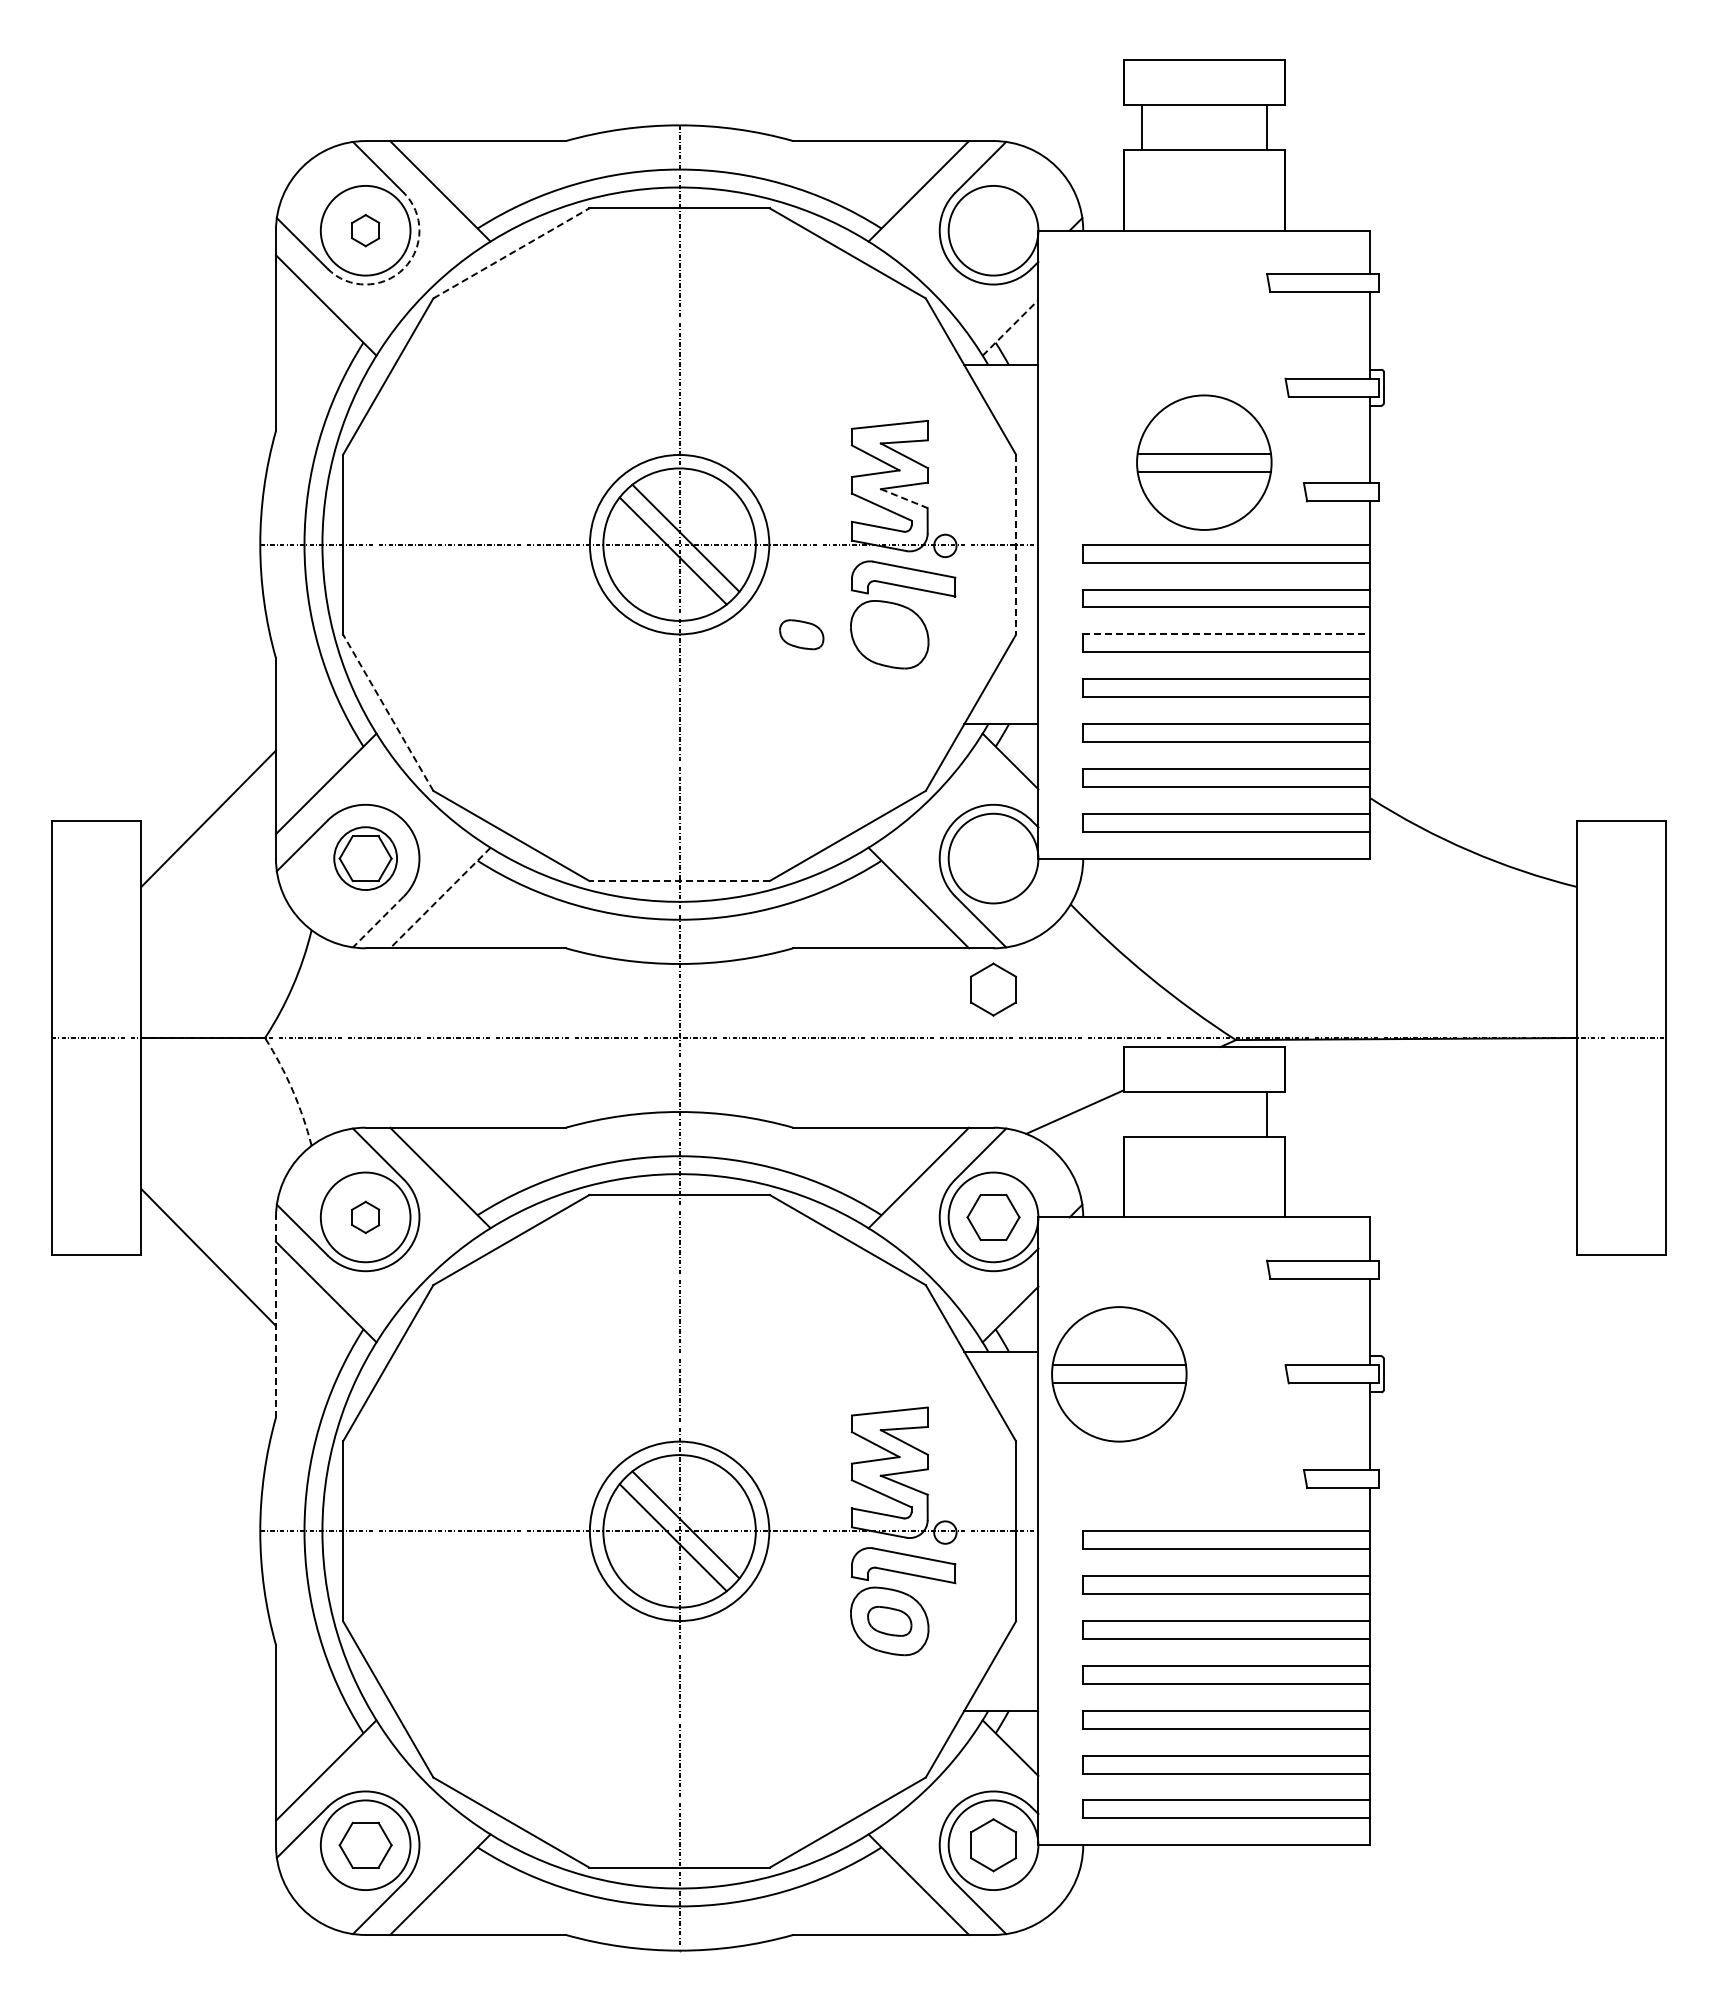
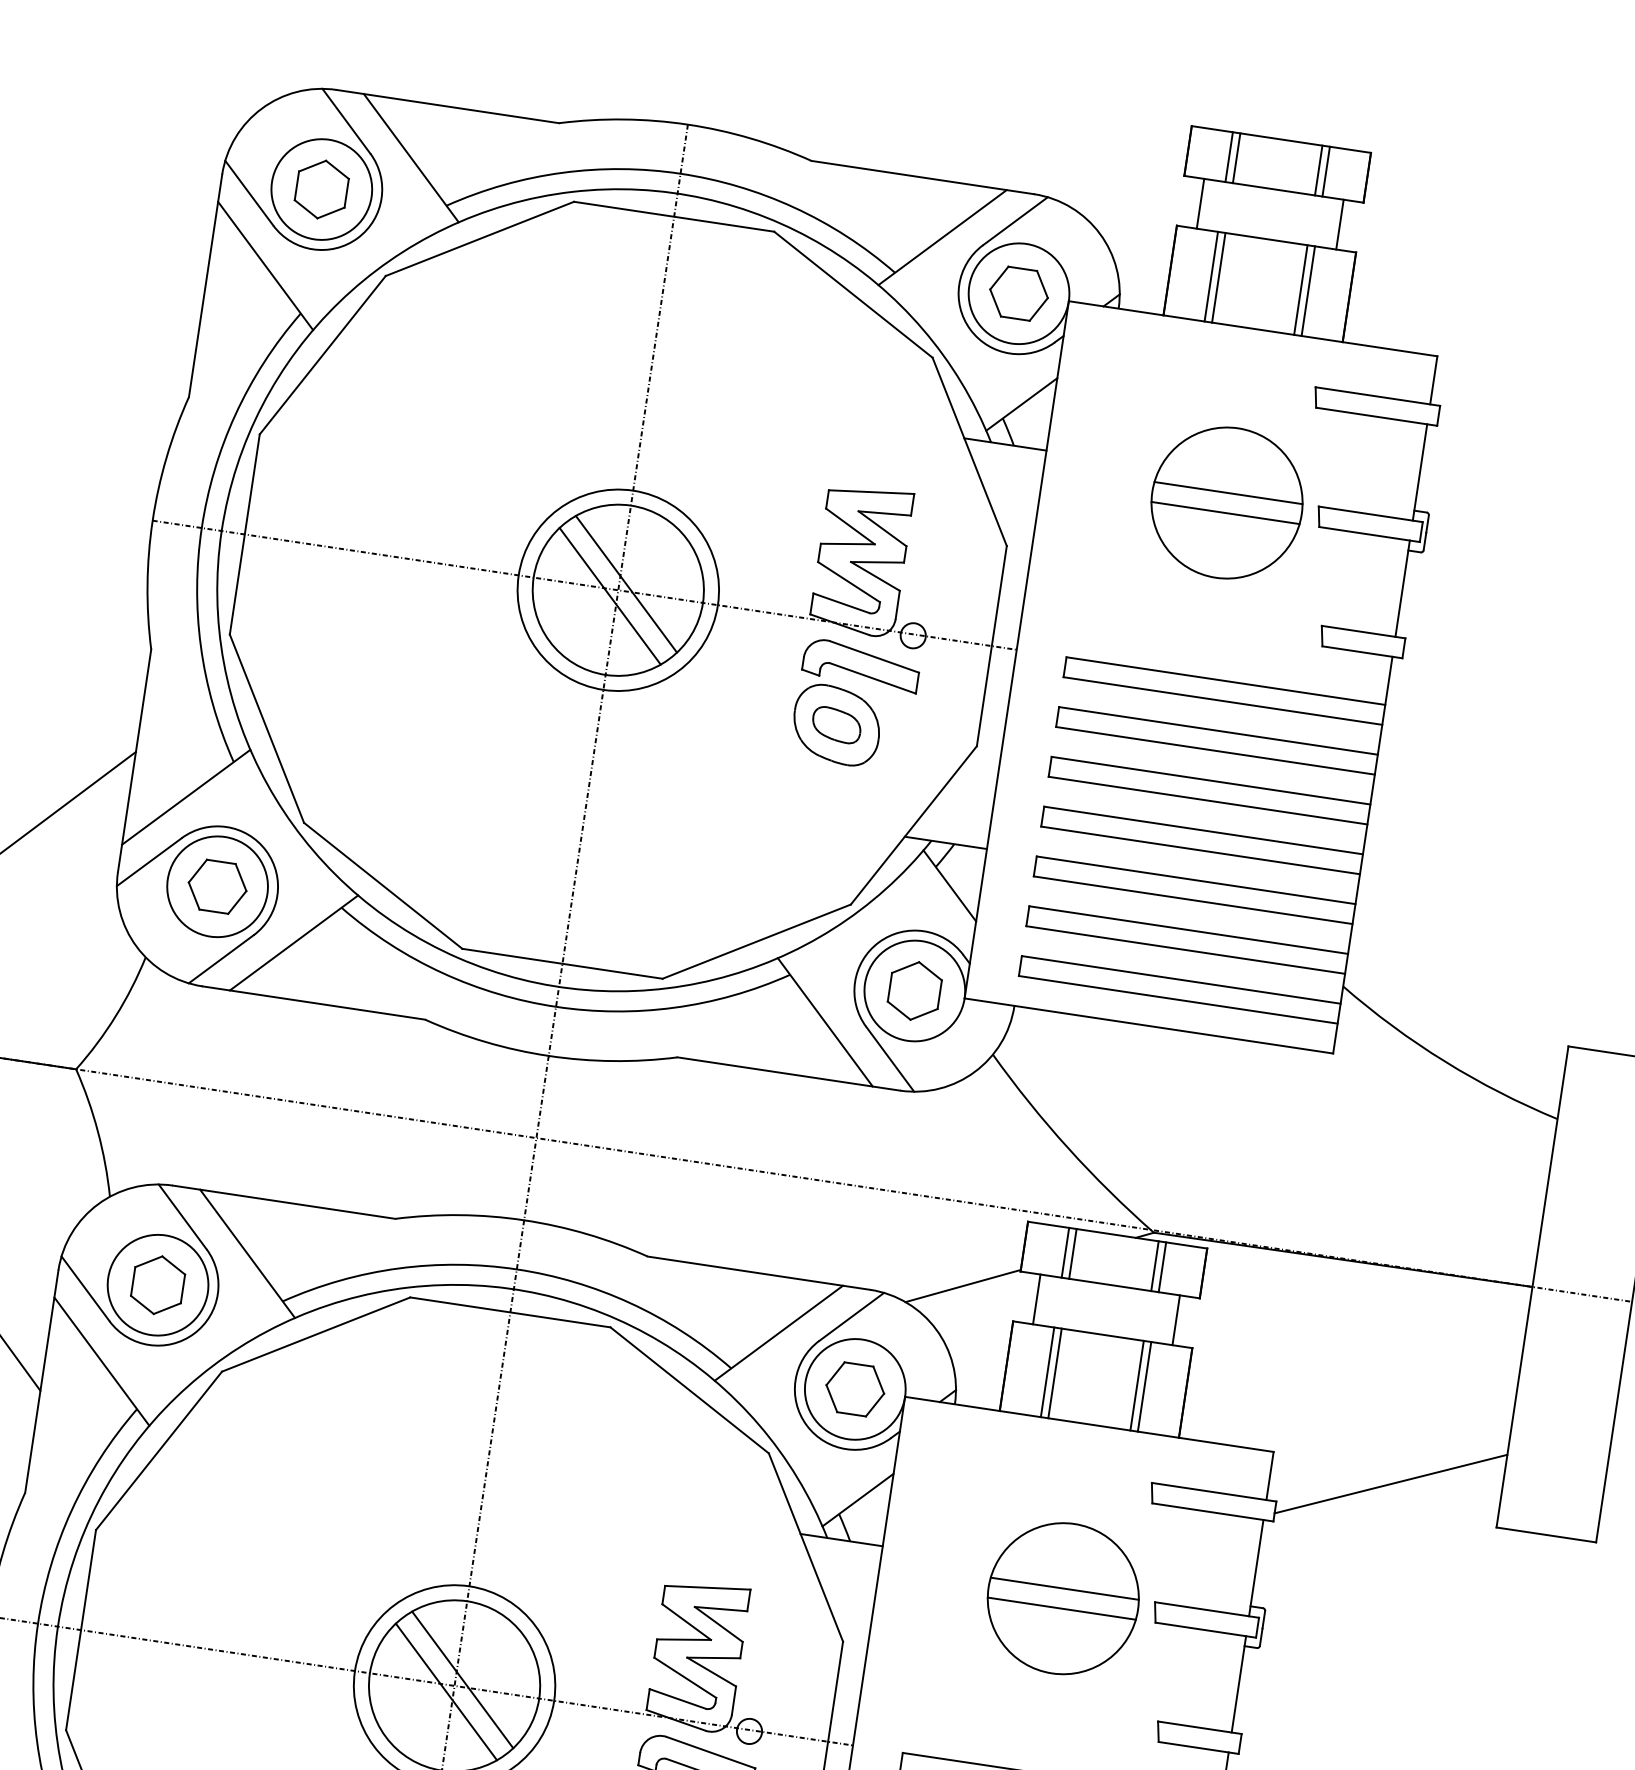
line: (1160, 82) -> (1229, 156), added
line: (1167, 82) -> (1236, 158), added
line: (1241, 82) -> (1319, 170), added
line: (1248, 82) -> (1326, 171), added
line: (1160, 190) -> (1211, 276), added
line: (1167, 190) -> (1218, 277), added
line: (1241, 190) -> (1301, 290), added
line: (1248, 190) -> (1308, 291), added
part: (365, 230) -> (321, 189), size x1.67
part: (993, 230) -> (1019, 293), added
line: (511, 253) -> (479, 239), dashed -> solid
arc: (403, 268) -> (357, 237), dashed -> solid
line: (1010, 327) -> (1021, 404), dashed -> solid
part: (1204, 462) -> (1227, 502), moved
line: (904, 498) -> (875, 576), dashed -> solid
line: (1015, 545) -> (991, 646), dashed -> solid
part: (801, 634) -> (836, 724), moved
line: (1226, 634) -> (1210, 780), dashed -> solid
line: (388, 712) -> (267, 728), dashed -> solid
circle: (365, 858) -> (217, 886), size x1.43
line: (679, 881) -> (562, 964), dashed -> solid
line: (440, 898) -> (294, 943), dashed -> solid
line: (378, 922) -> (221, 959), dashed -> solid
part: (993, 989) -> (914, 990), moved
line: (1160, 1068) -> (1065, 1251), added
line: (1167, 1068) -> (1073, 1252), added
line: (1241, 1068) -> (1155, 1265), added
line: (1248, 1068) -> (1163, 1266), added
arc: (292, 1090) -> (97, 1132), dashed -> solid
line: (1141, 1113) -> (1036, 1298), added
line: (1160, 1176) -> (1047, 1371), added
line: (1167, 1176) -> (1055, 1372), added
line: (1241, 1176) -> (1137, 1385), added
line: (1248, 1176) -> (1145, 1386), added
part: (365, 1217) -> (157, 1285), size x1.67
line: (1477, 1230) -> (1390, 1484), added
line: (275, 1317) -> (41, 1381), dashed -> solid
part: (1119, 1374) -> (1063, 1598), moved

